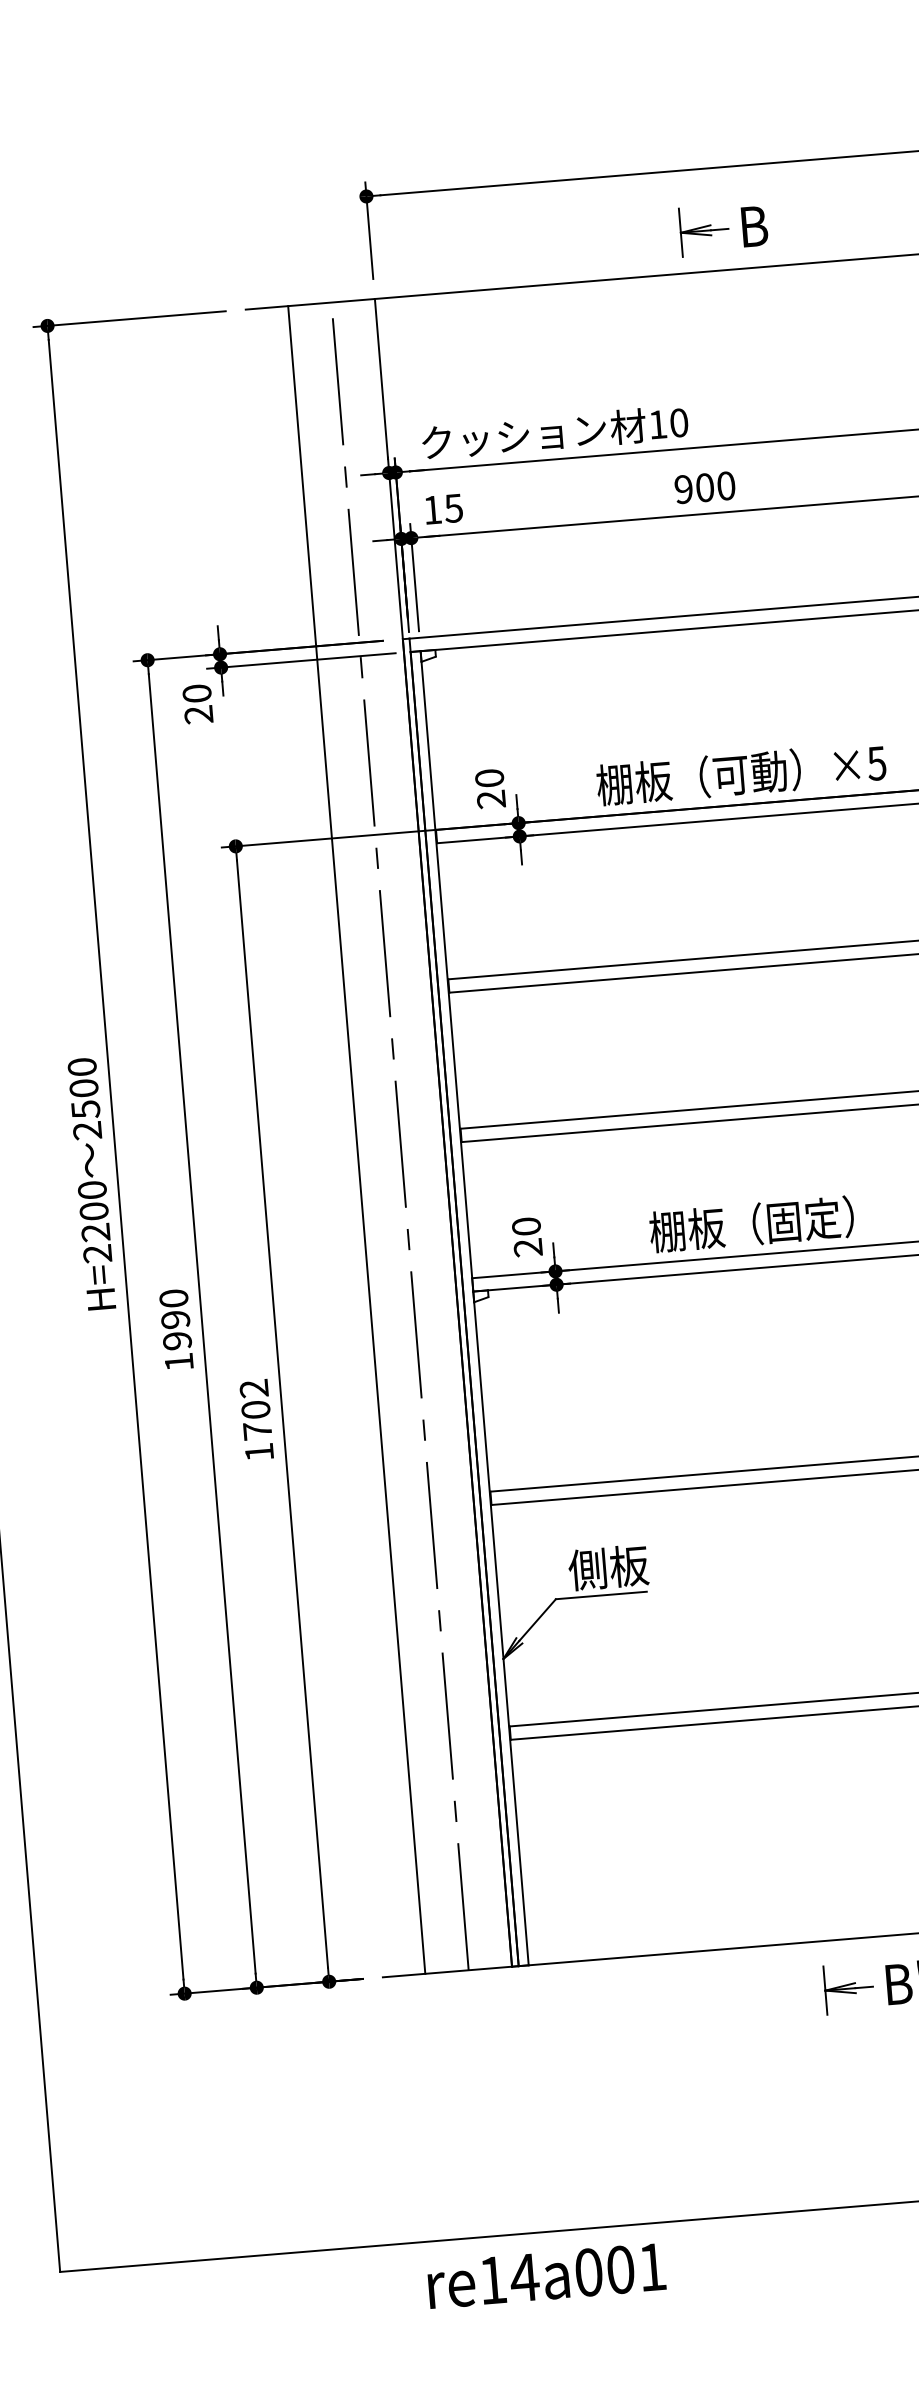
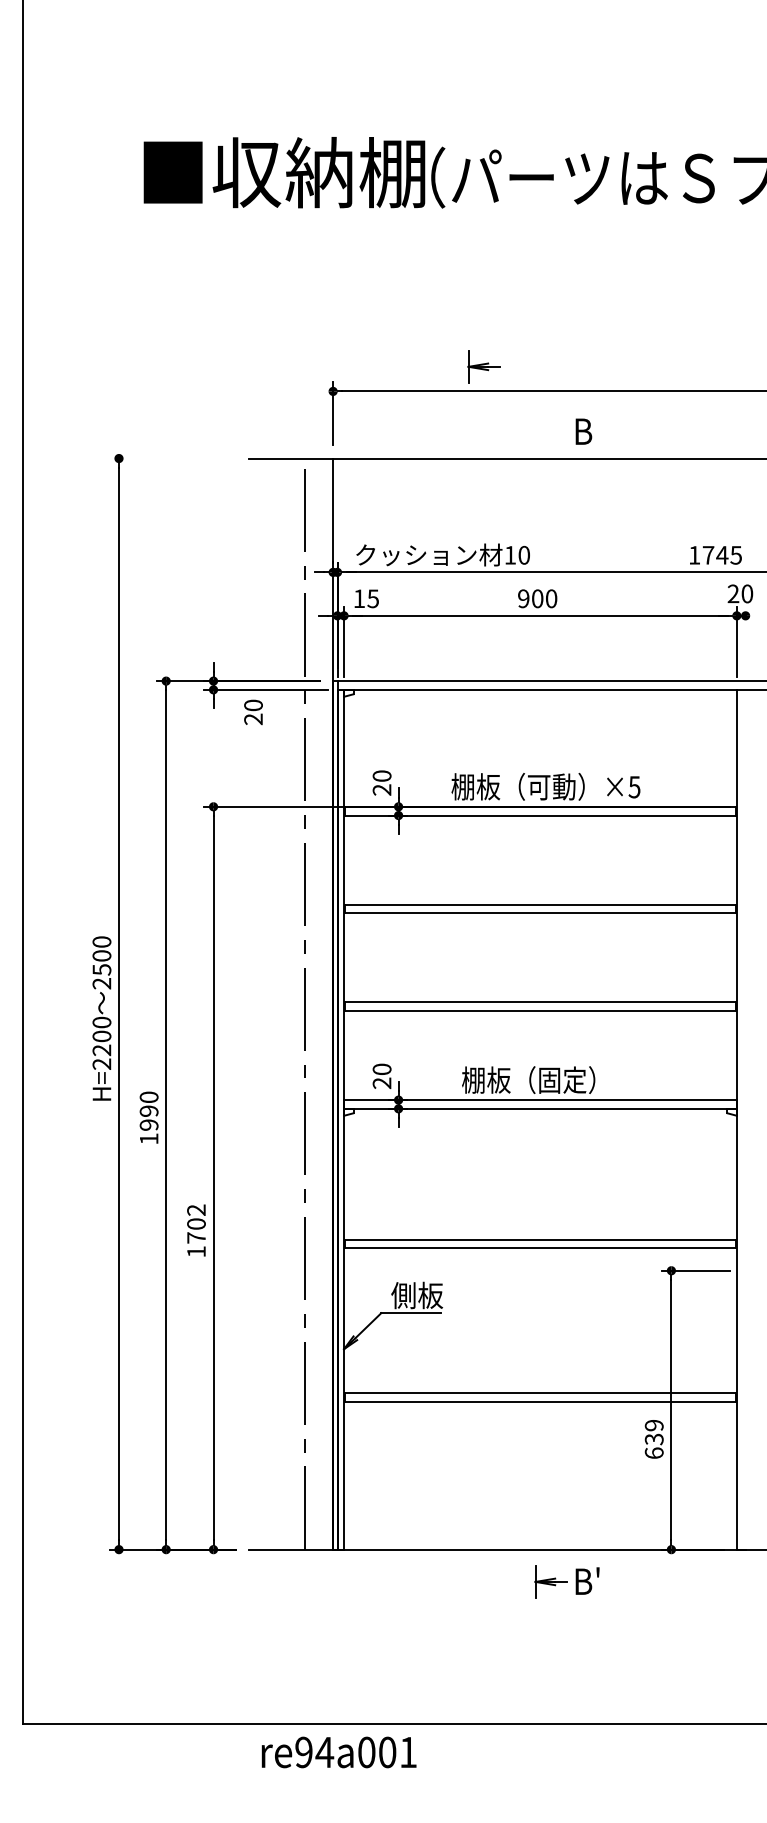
part: (703, 230) -> (483, 366), moved
line: (129, 319) -> (172, 458), removed
text: (197, 704) -> (253, 712), moved
line: (356, 1139) -> (276, 1003), removed
text: (256, 1419) -> (196, 1230), moved
text: (492, 2280) -> (303, 1752), re14a001 -> re94a001

